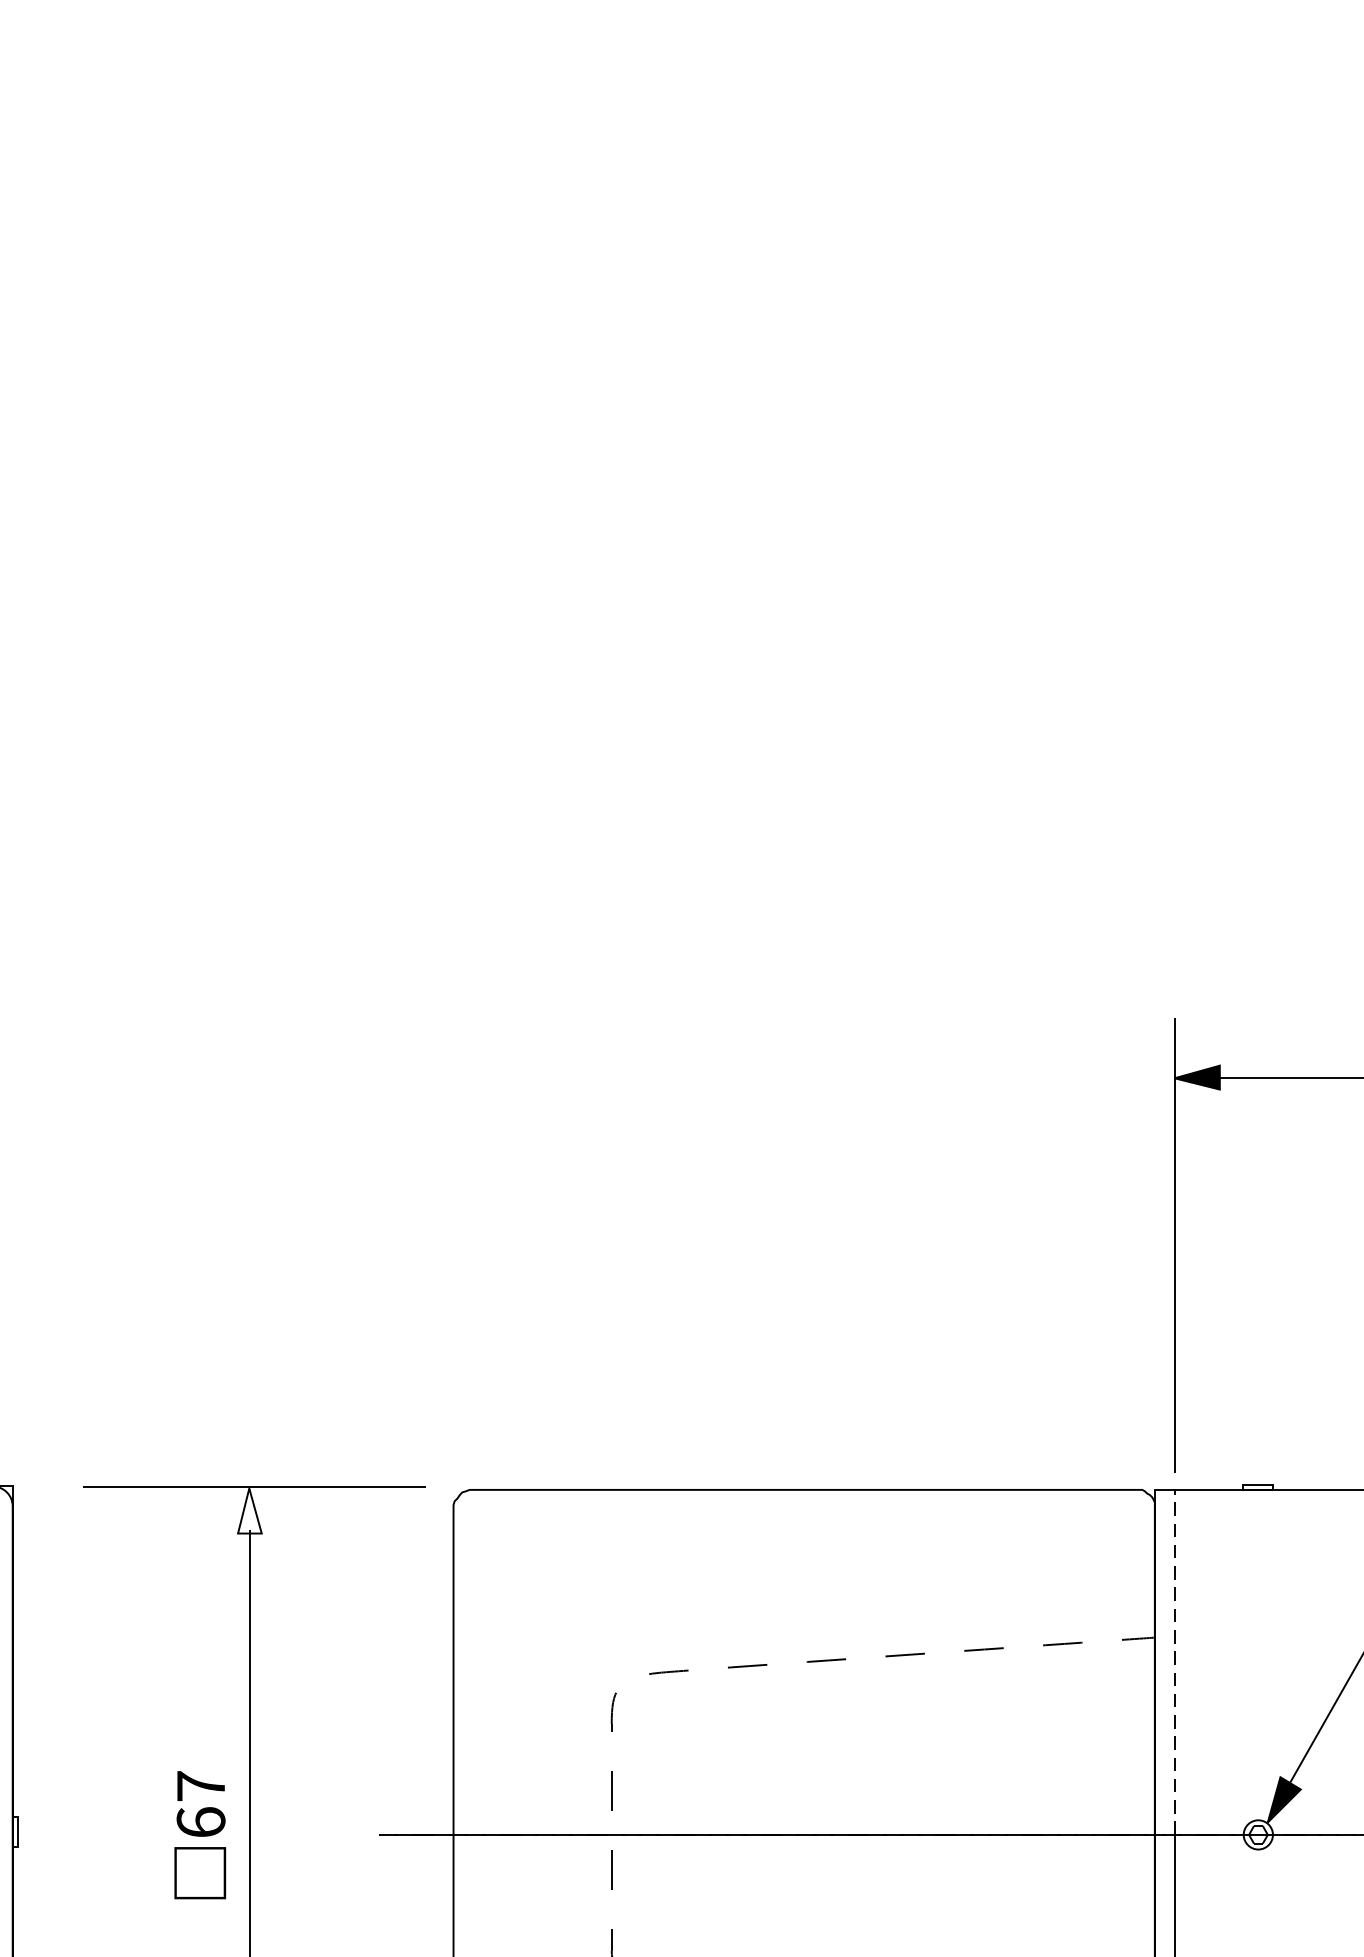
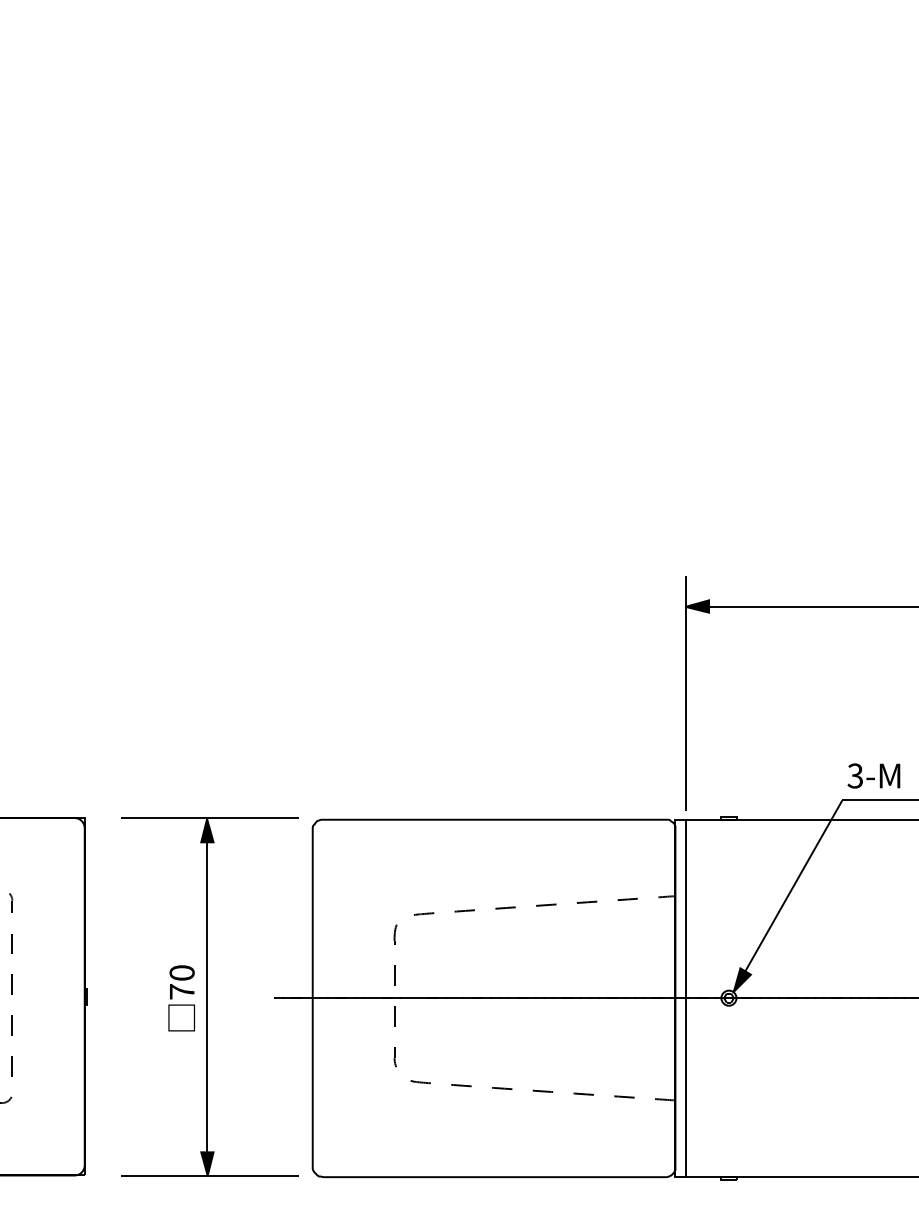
fill: (250, 1510) -> (207, 830), added
line: (1174, 1661) -> (685, 908), dashed -> solid
text: (199, 1804) -> (181, 982), 67 -> 70

